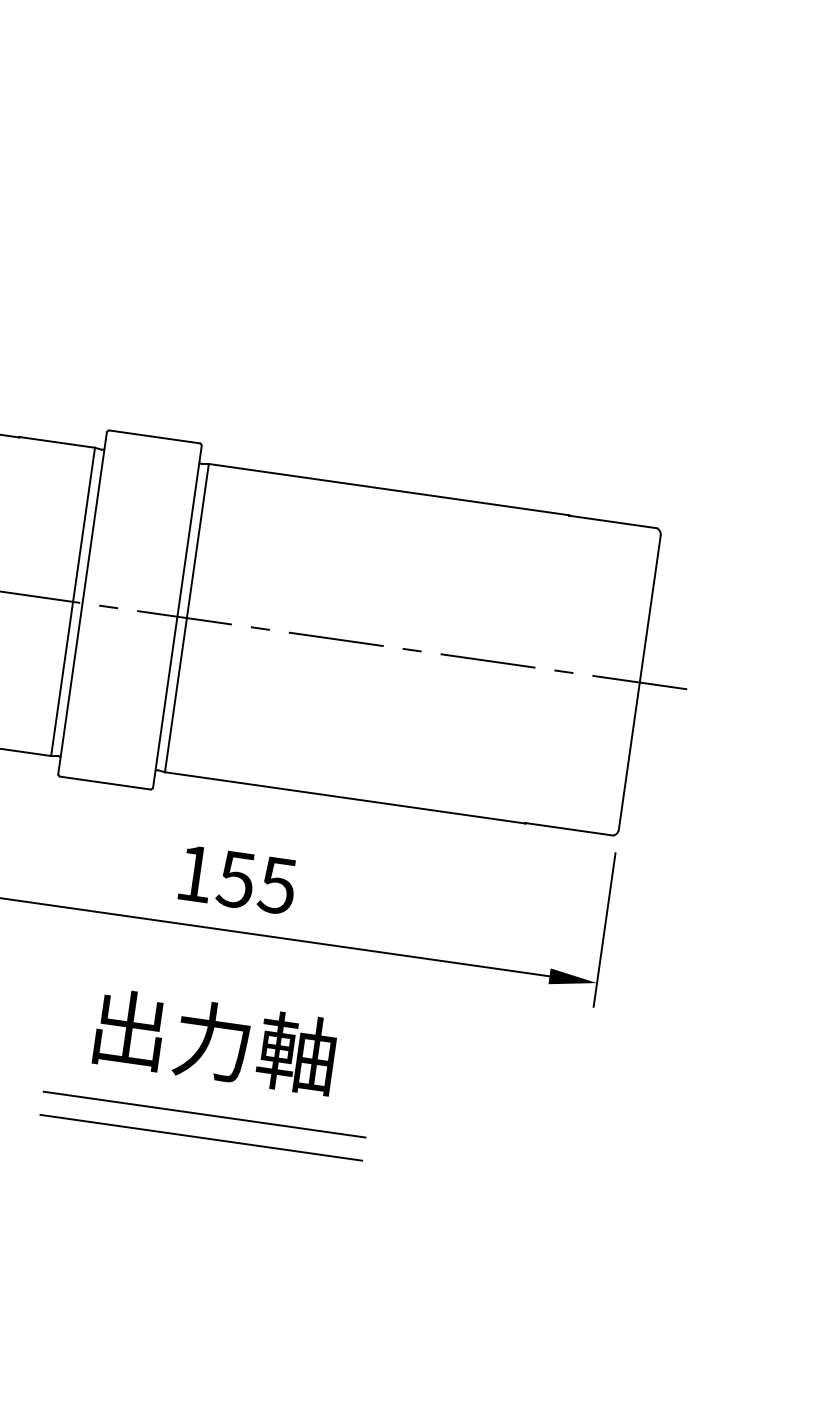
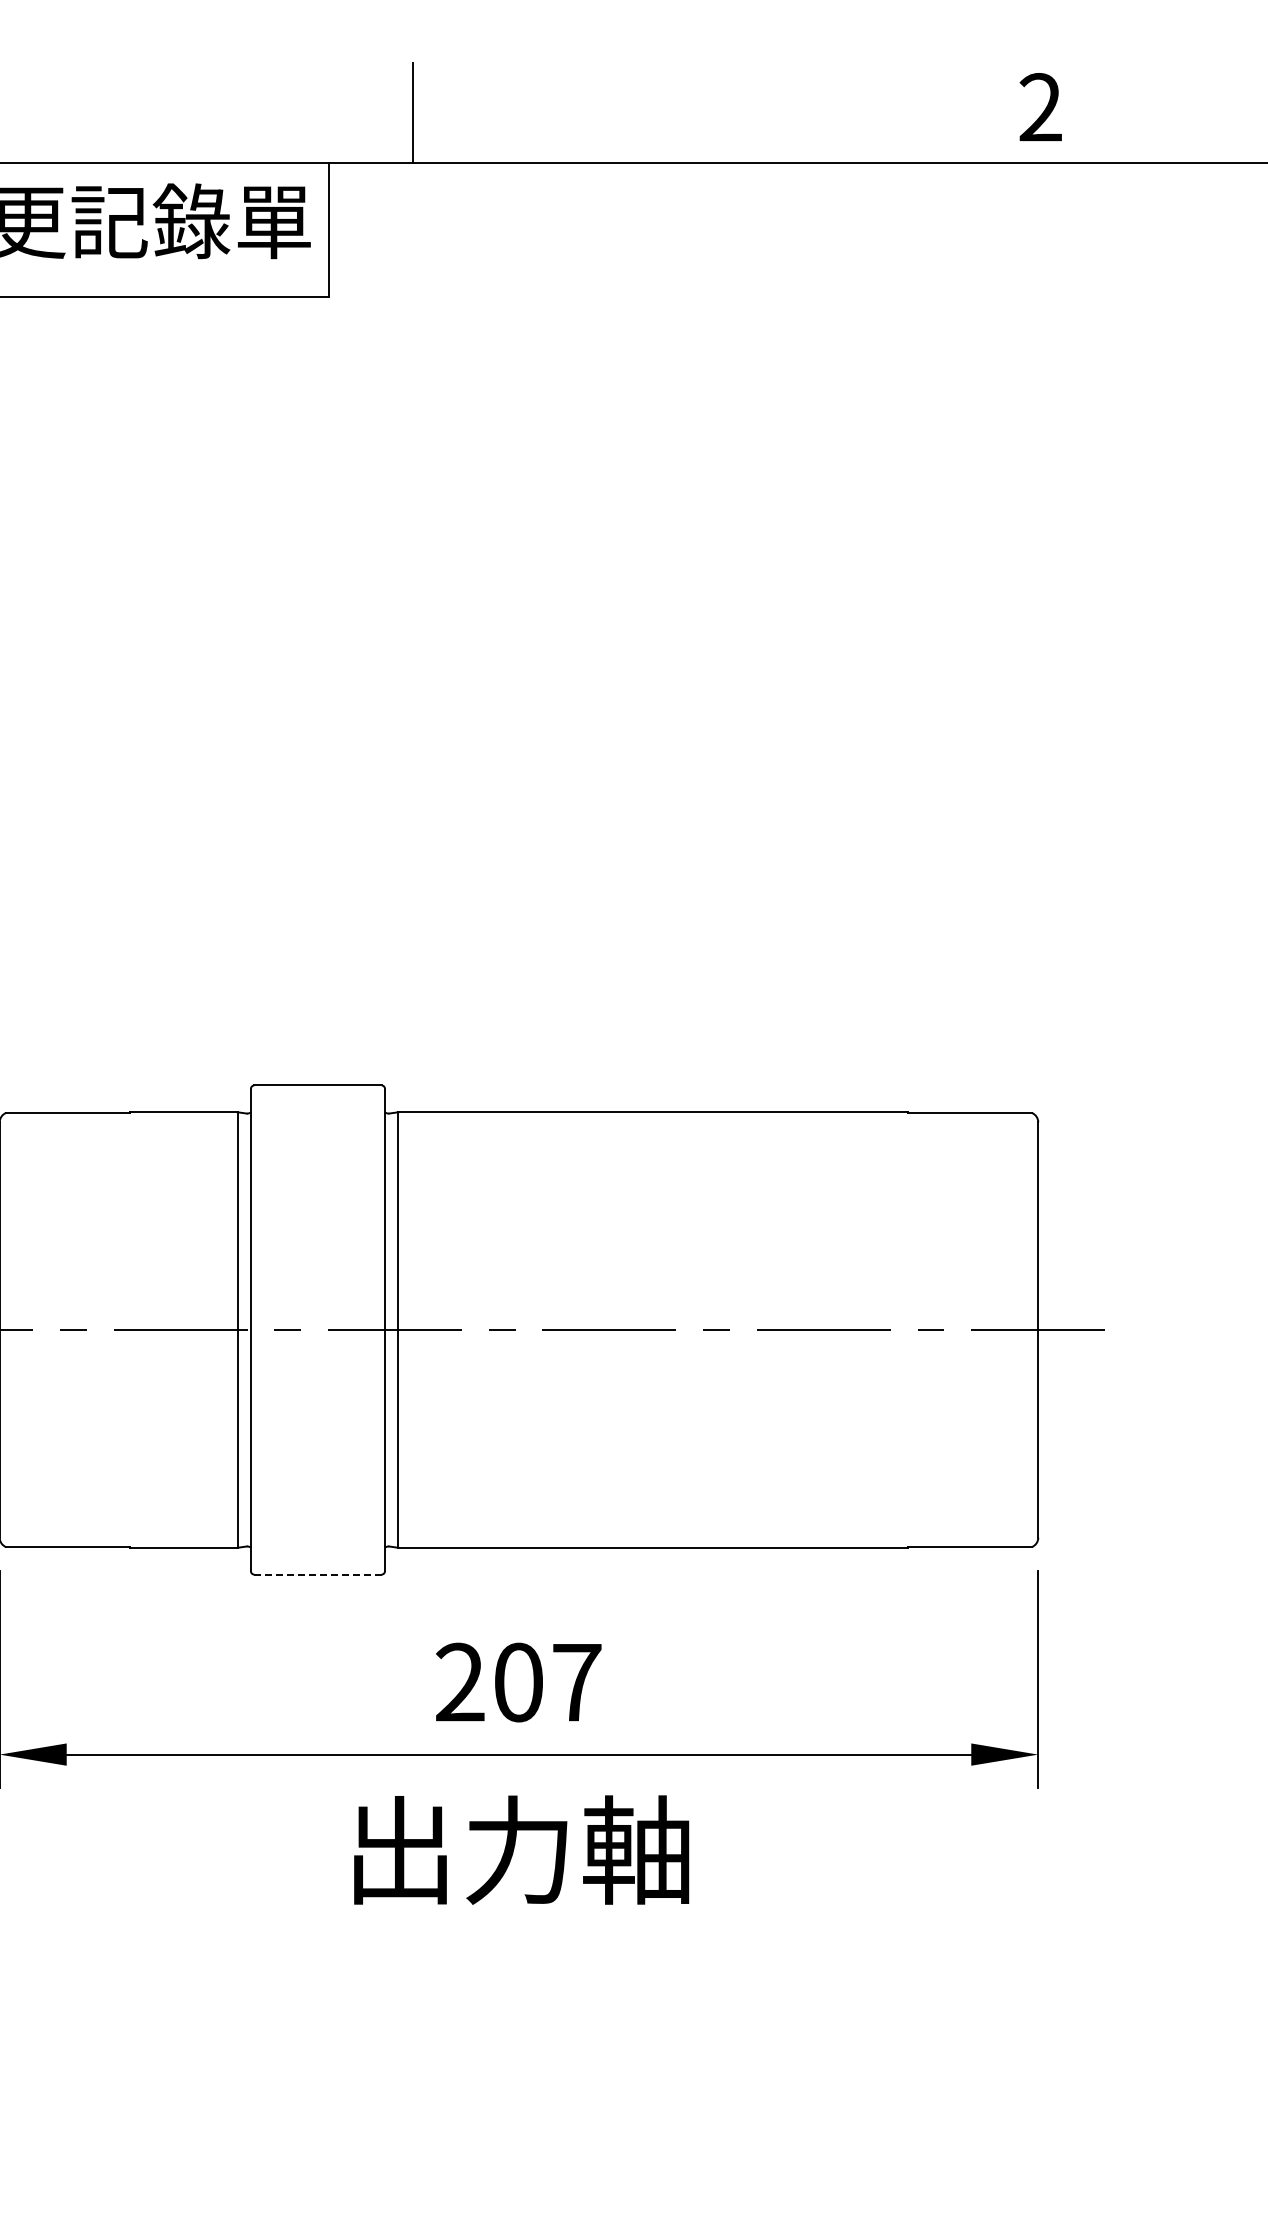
line: (105, 782) -> (317, 1574), solid -> dashed
text: (236, 879) -> (518, 1682), 155 -> 207
text: (215, 1041) -> (521, 1849), moved
line: (204, 1114) -> (520, 2014), removed
line: (201, 1137) -> (520, 2046), removed

